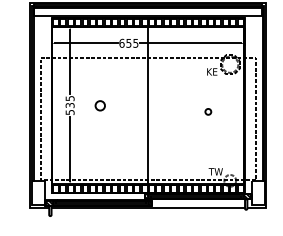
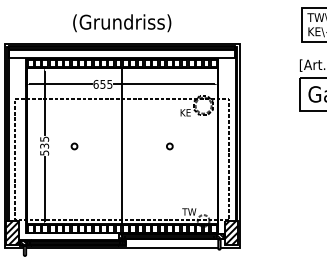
circle: (100, 105) -> (74, 146), size x0.62
circle: (207, 111) -> (169, 146), moved
hatch: (37, 192) -> (12, 232), added
hatch: (258, 192) -> (231, 232), added

